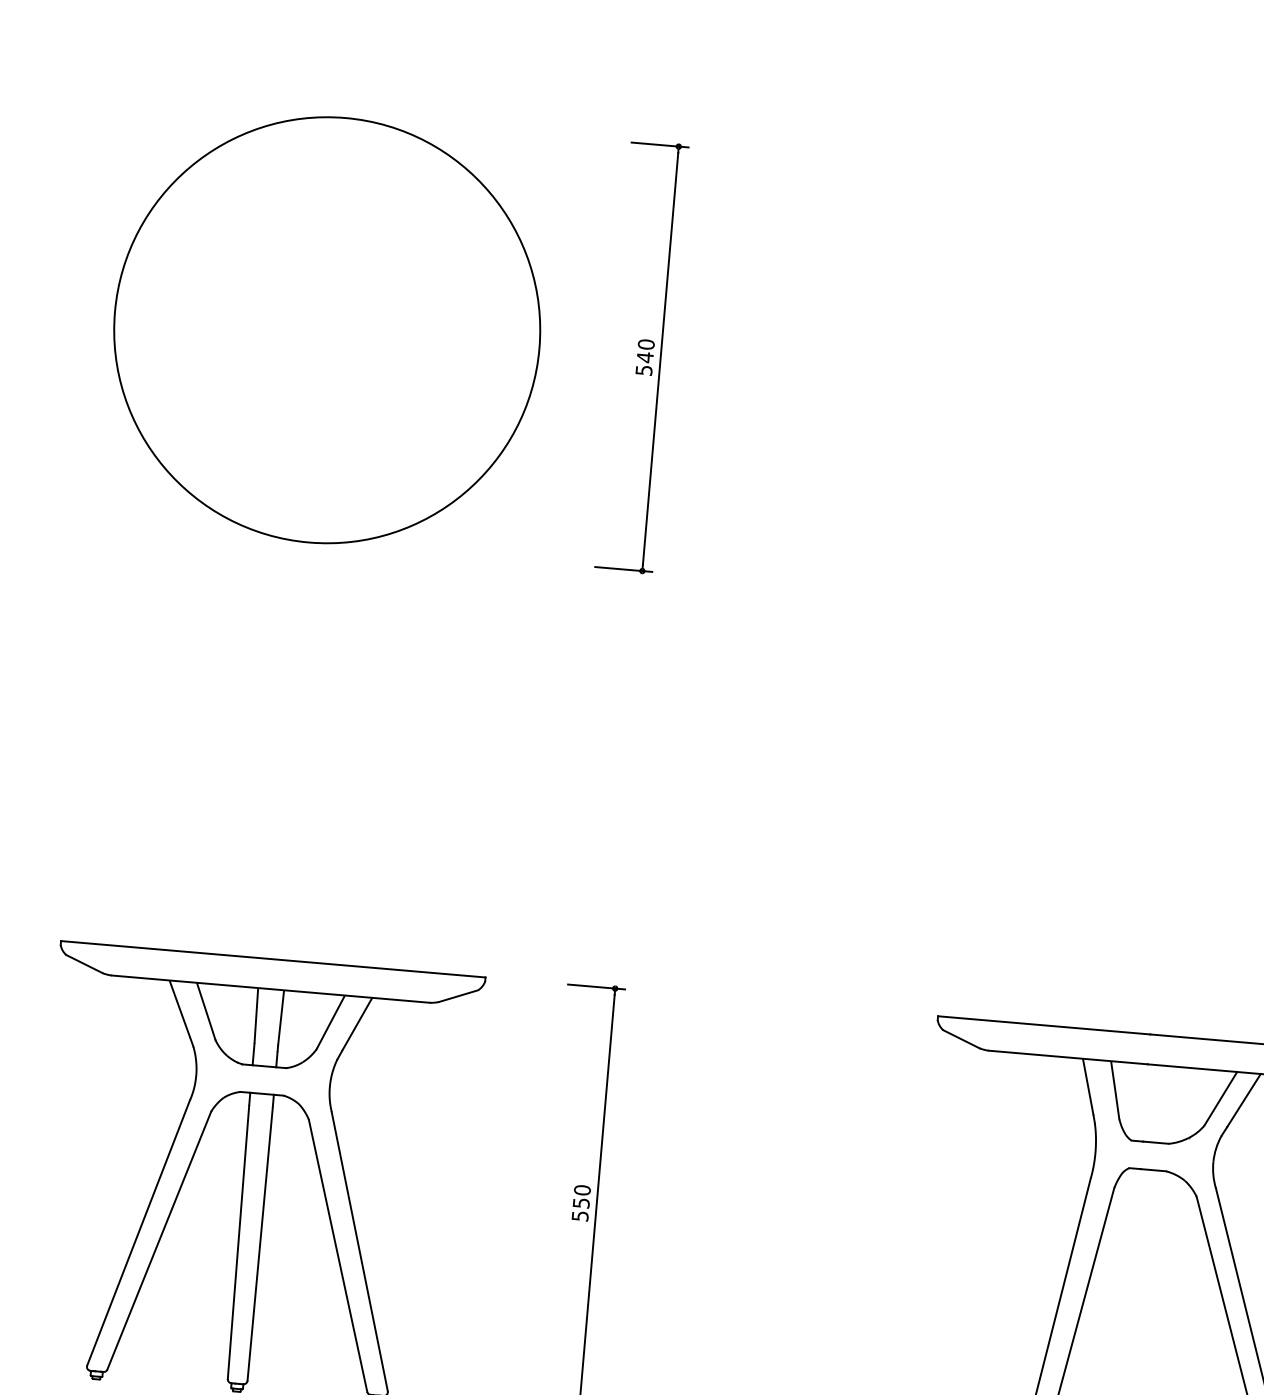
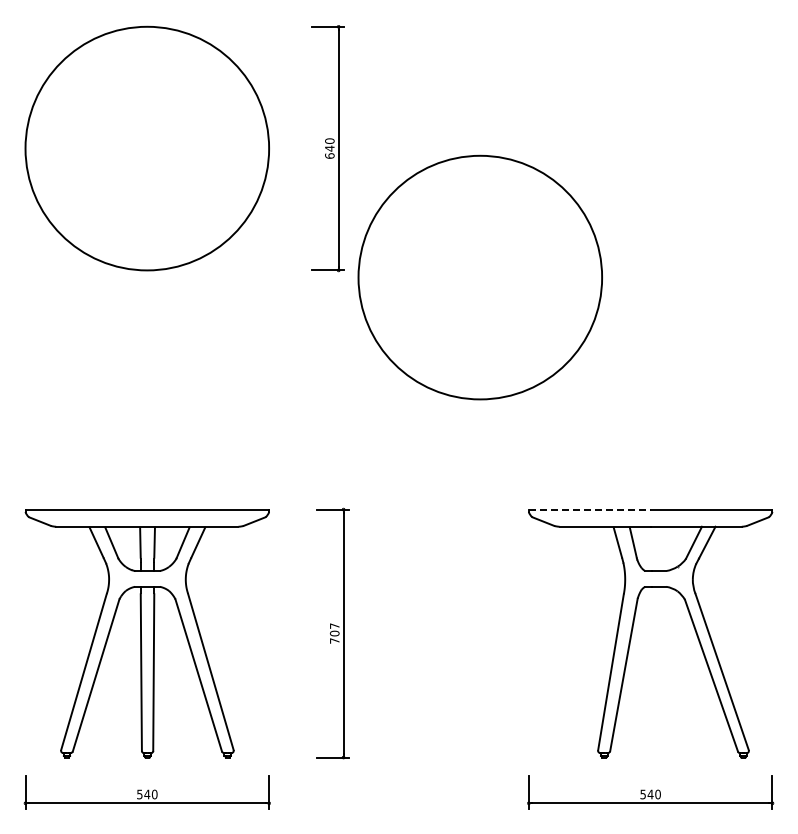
text: (643, 369) -> (329, 155), 540 -> 640
circle: (886, 604) -> (479, 277), added
line: (1043, 1025) -> (589, 509), solid -> dashed
text: (580, 1203) -> (334, 633), 550 -> 707

